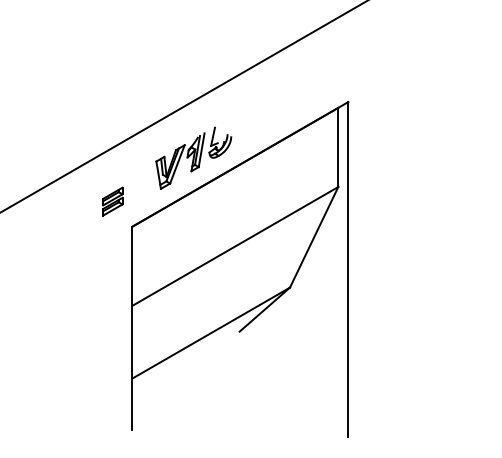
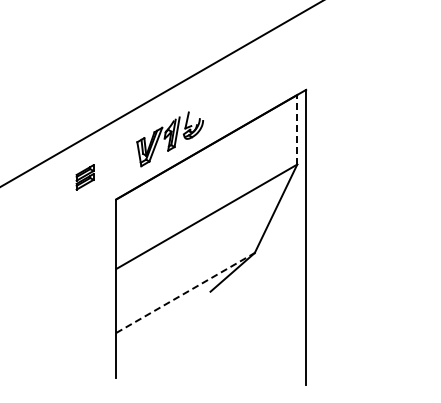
line: (338, 147) -> (297, 129), solid -> dashed
part: (112, 201) -> (84, 177), moved
line: (211, 332) -> (185, 292), solid -> dashed

